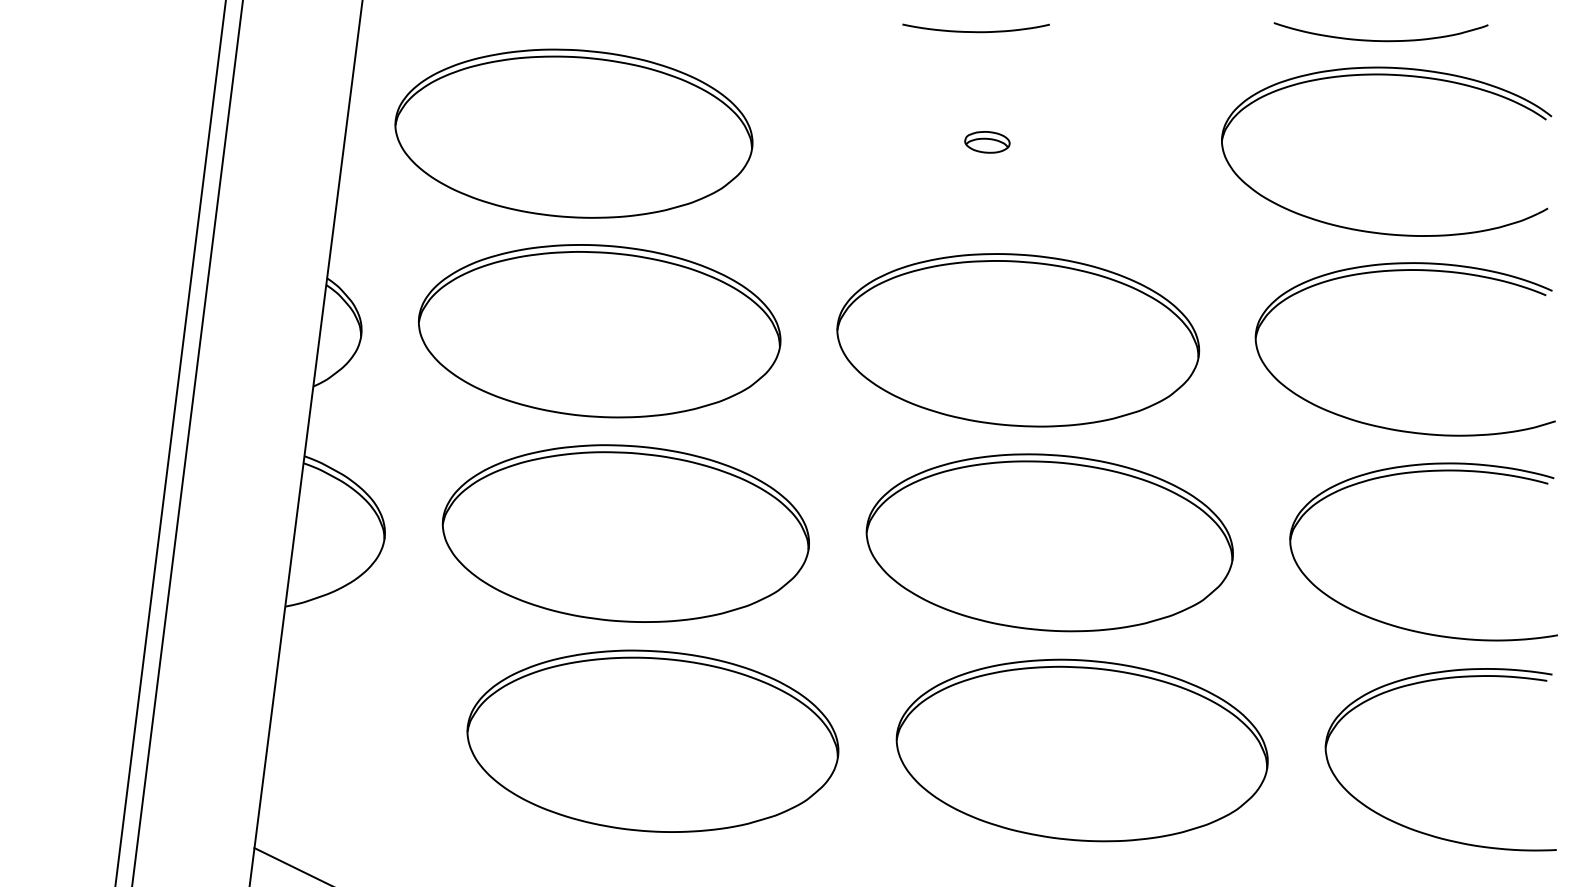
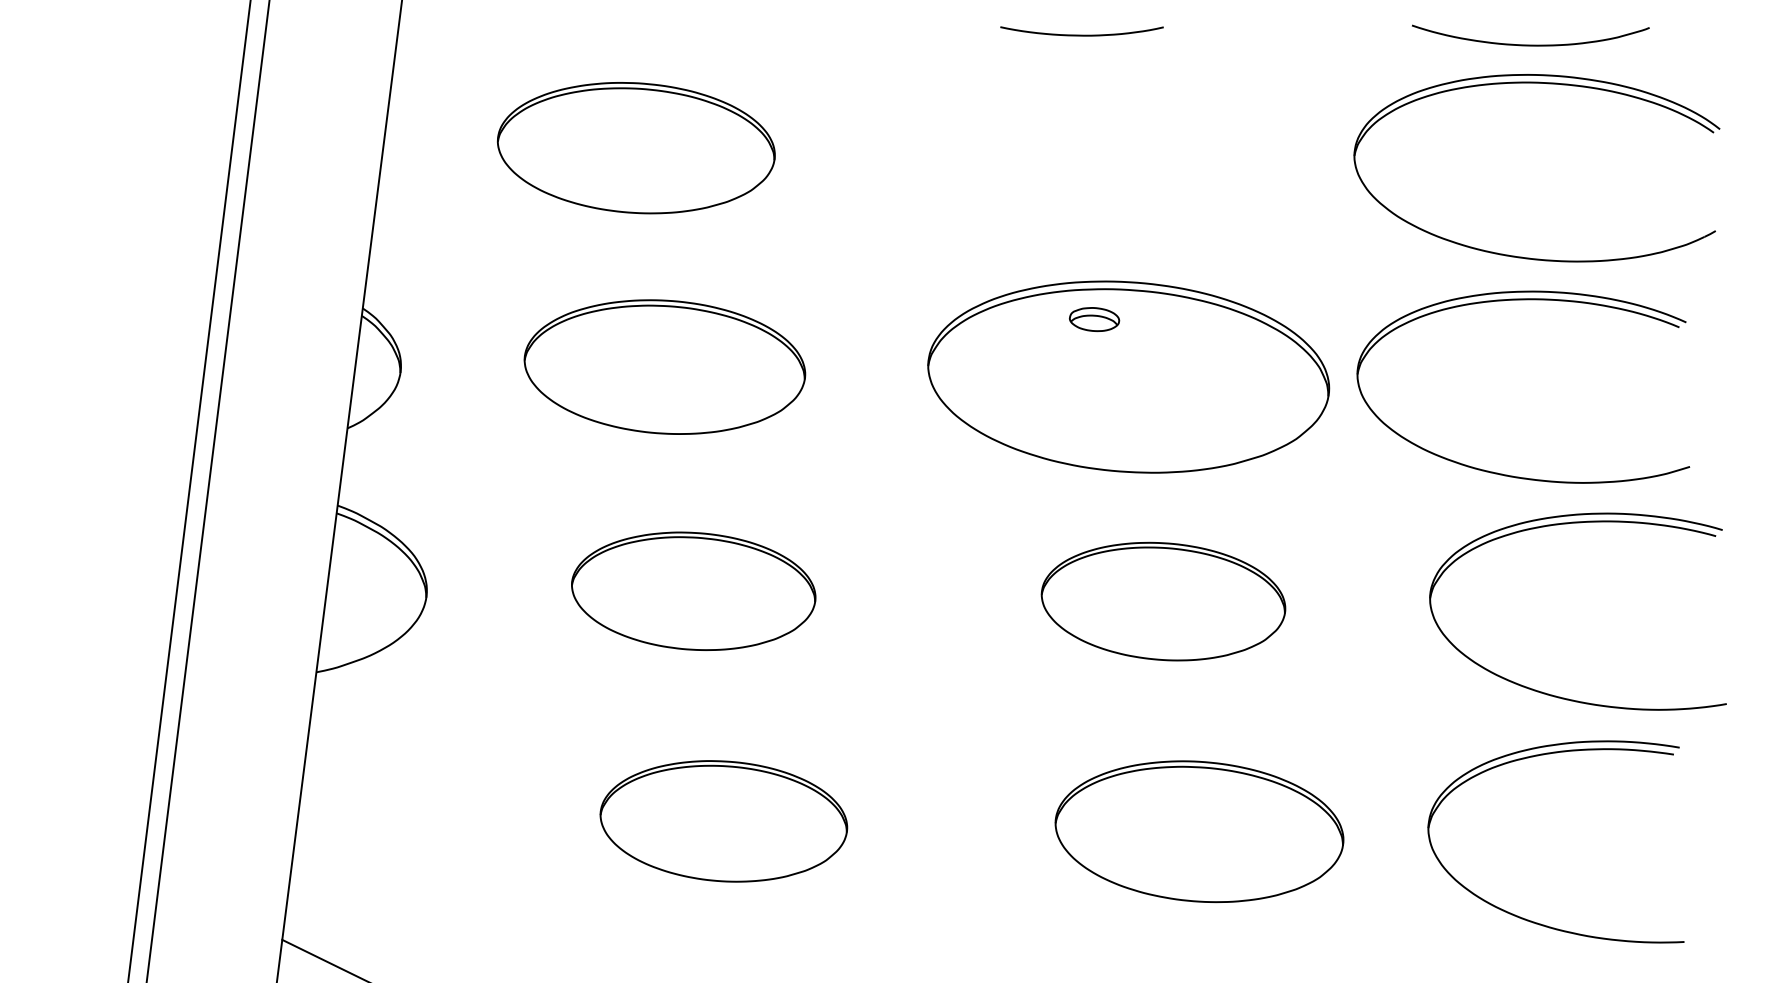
part: (573, 133) -> (635, 147), size x0.7
part: (987, 142) -> (1094, 319), moved
part: (1402, 271) -> (1520, 300), moved
part: (599, 331) -> (664, 367), size x0.7
part: (625, 533) -> (693, 591), size x0.6
part: (1049, 542) -> (1163, 601), size x0.6
part: (652, 740) -> (723, 820), size x0.6
part: (1081, 750) -> (1198, 831), size x0.7
part: (1413, 828) -> (1525, 918), moved

